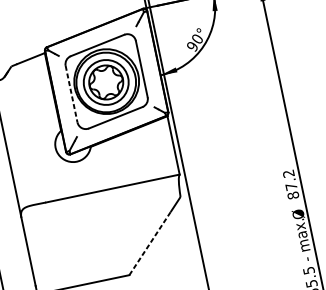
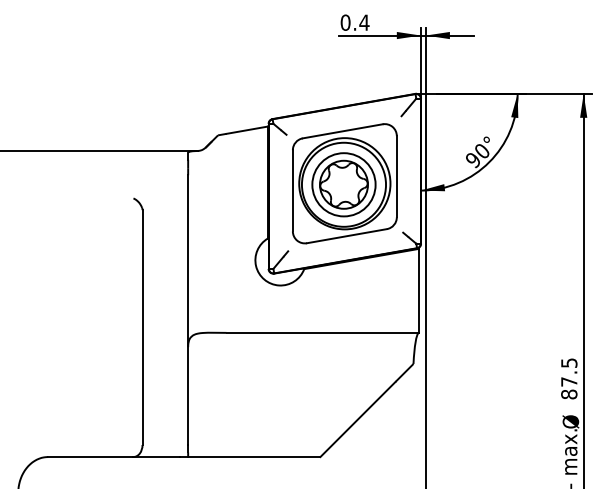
line: (71, 93) -> (292, 190), dashed -> solid
text: (288, 173) -> (569, 362), 87.2 -> 87.5
line: (150, 243) -> (358, 419), dashed -> solid

